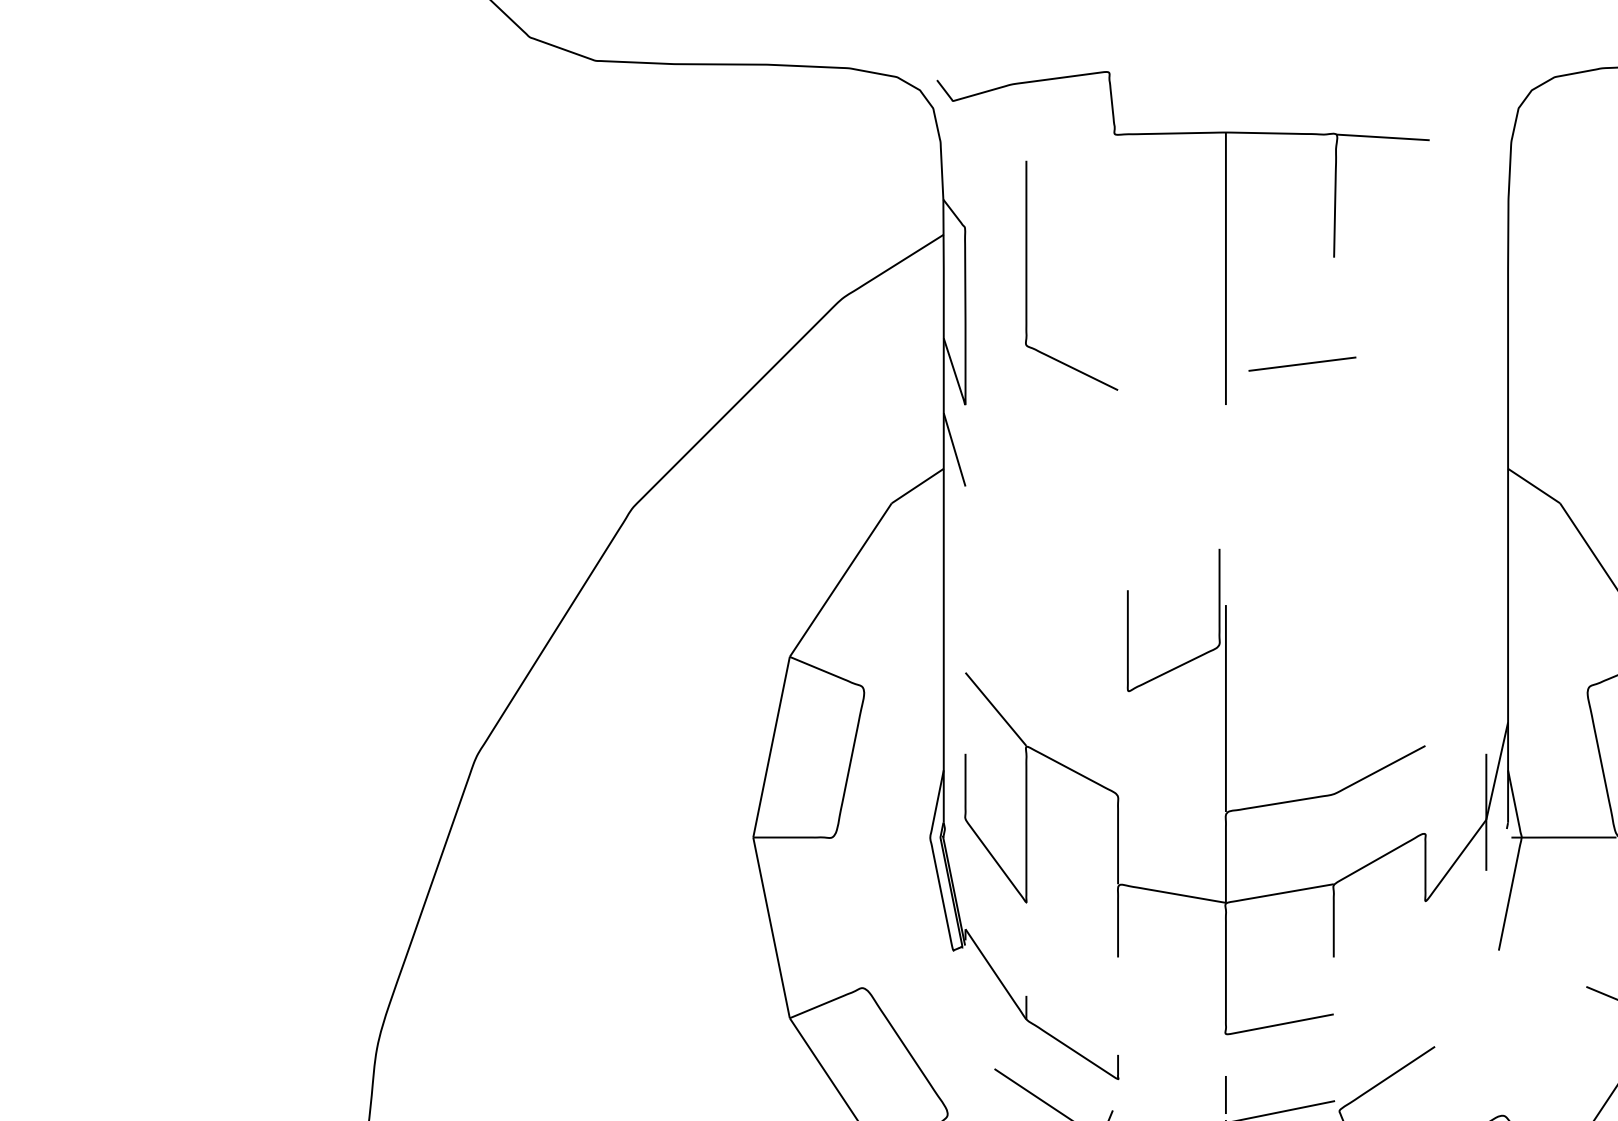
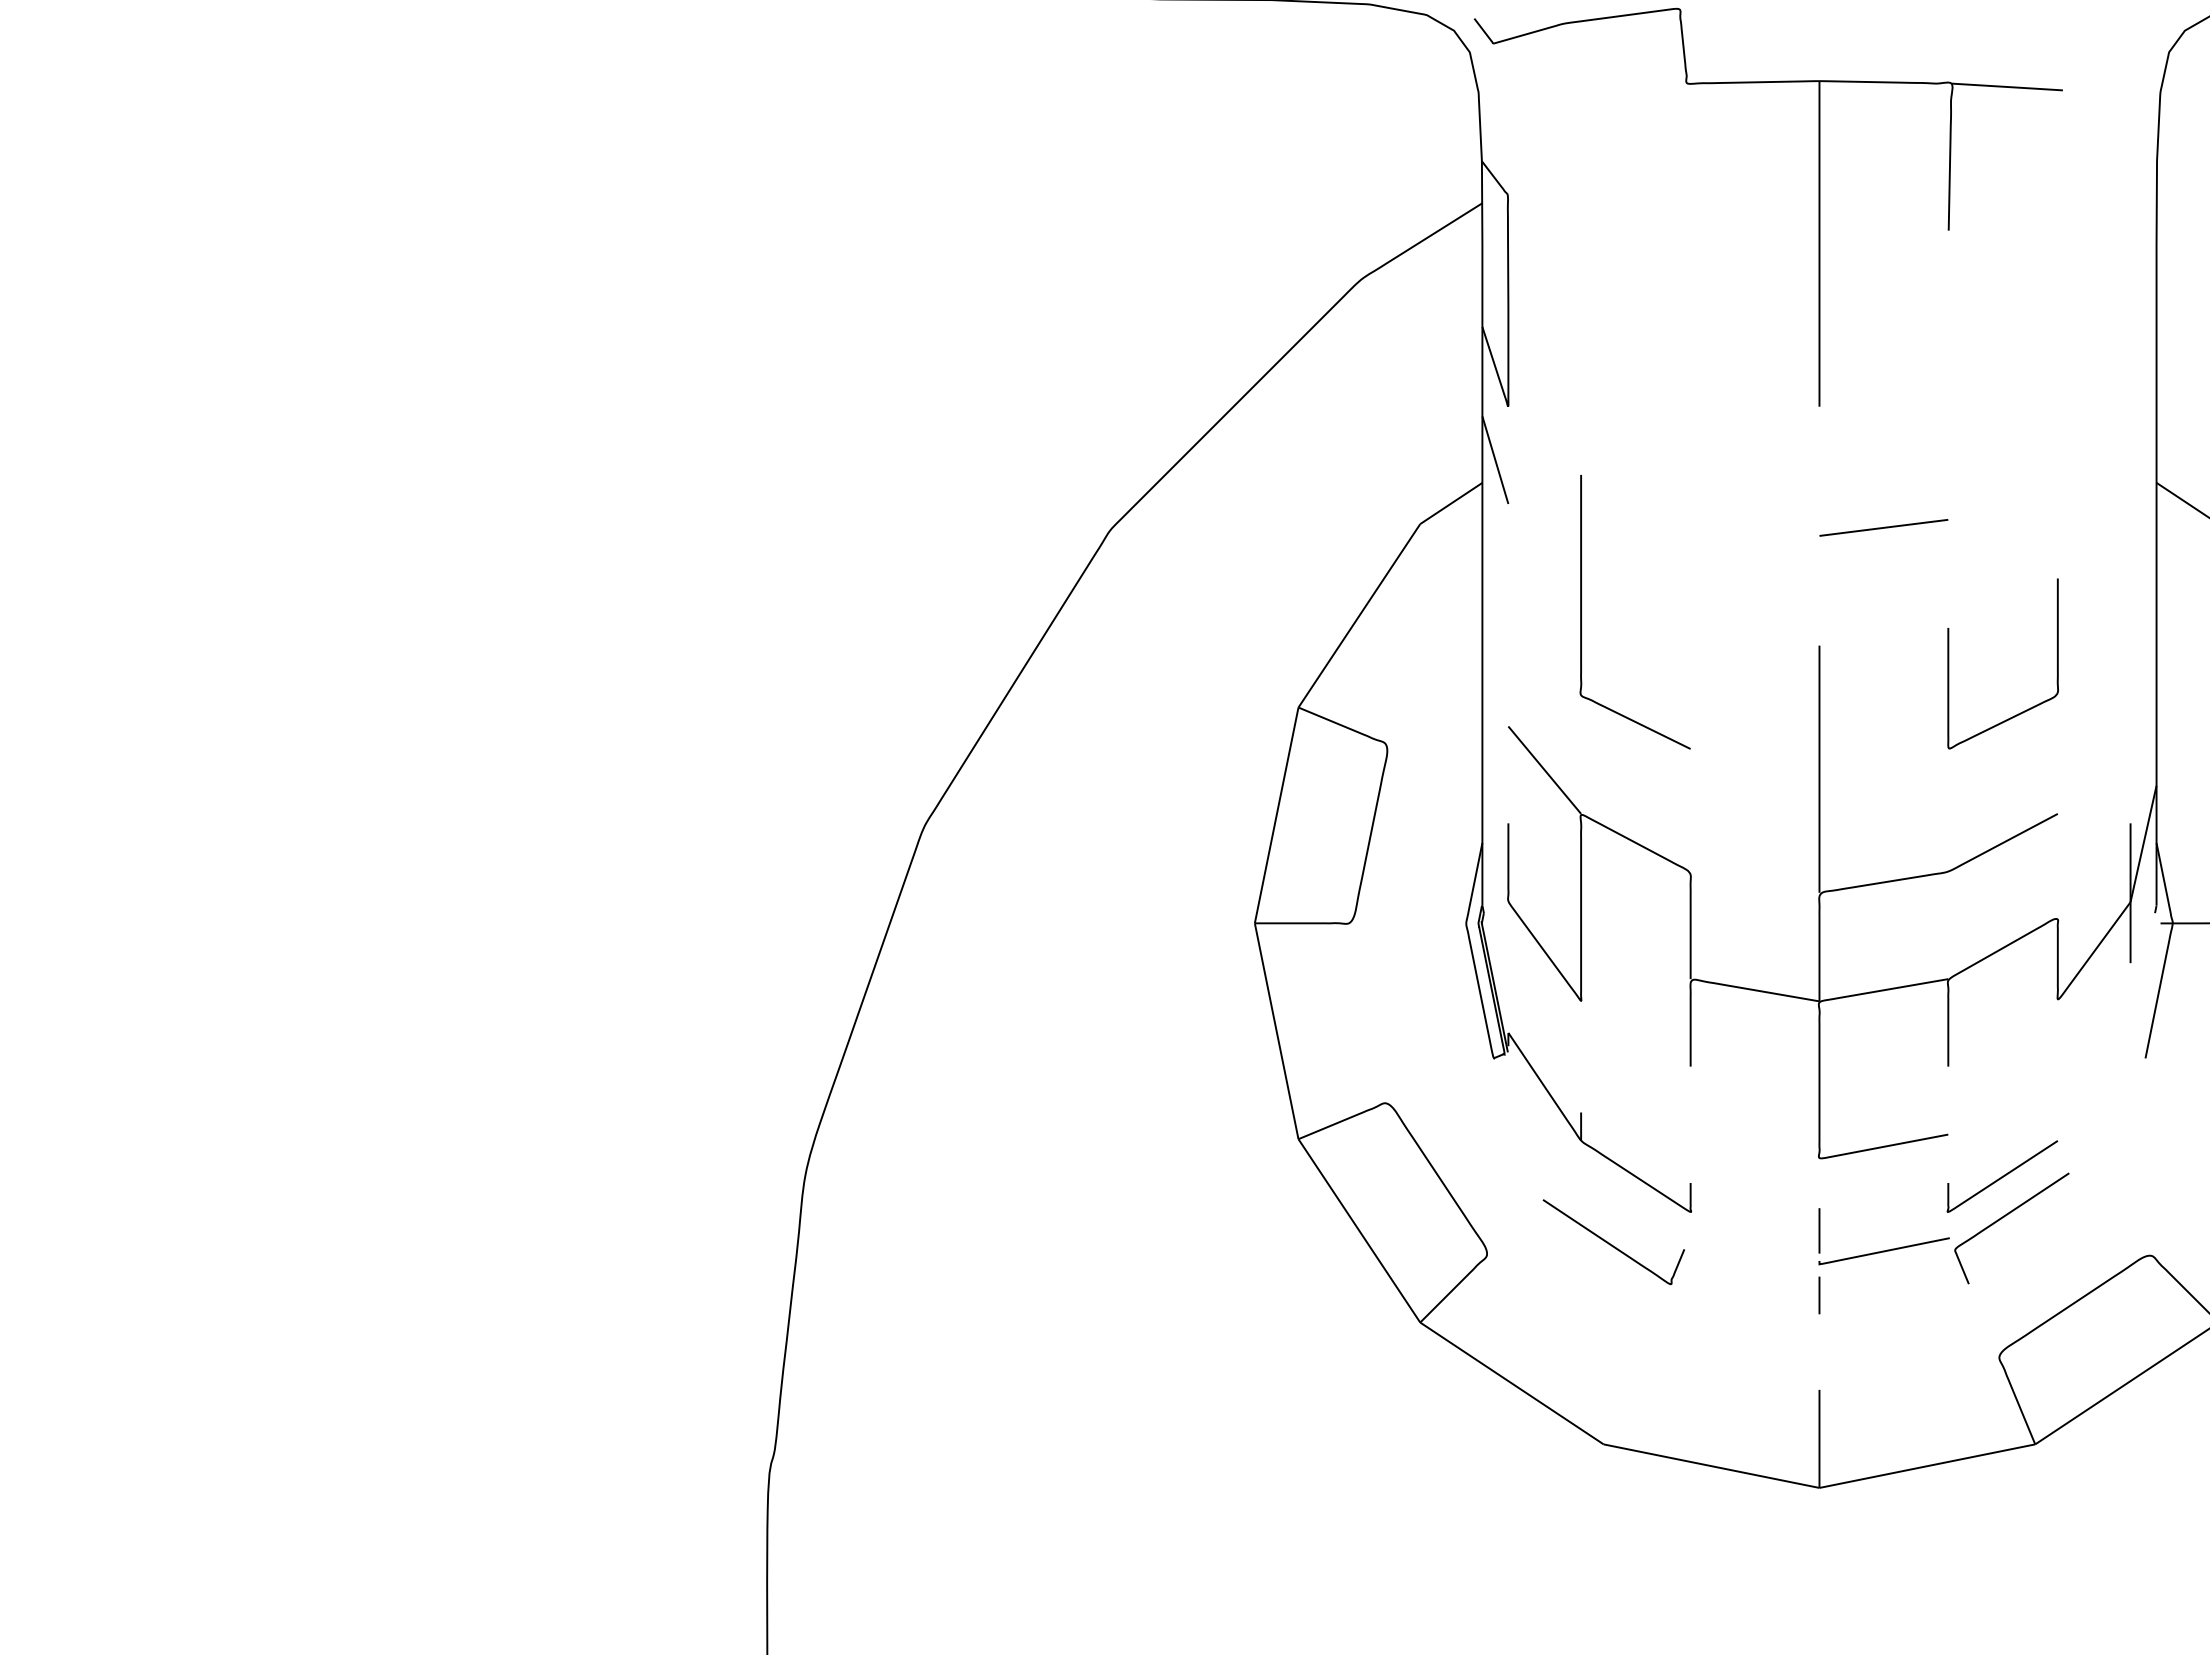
curve: (1026, 275) -> (1581, 612), moved
line: (1302, 363) -> (1883, 527), moved
curve: (1193, 658) -> (2026, 709), moved
curve: (1379, 1049) -> (2002, 1176), added

